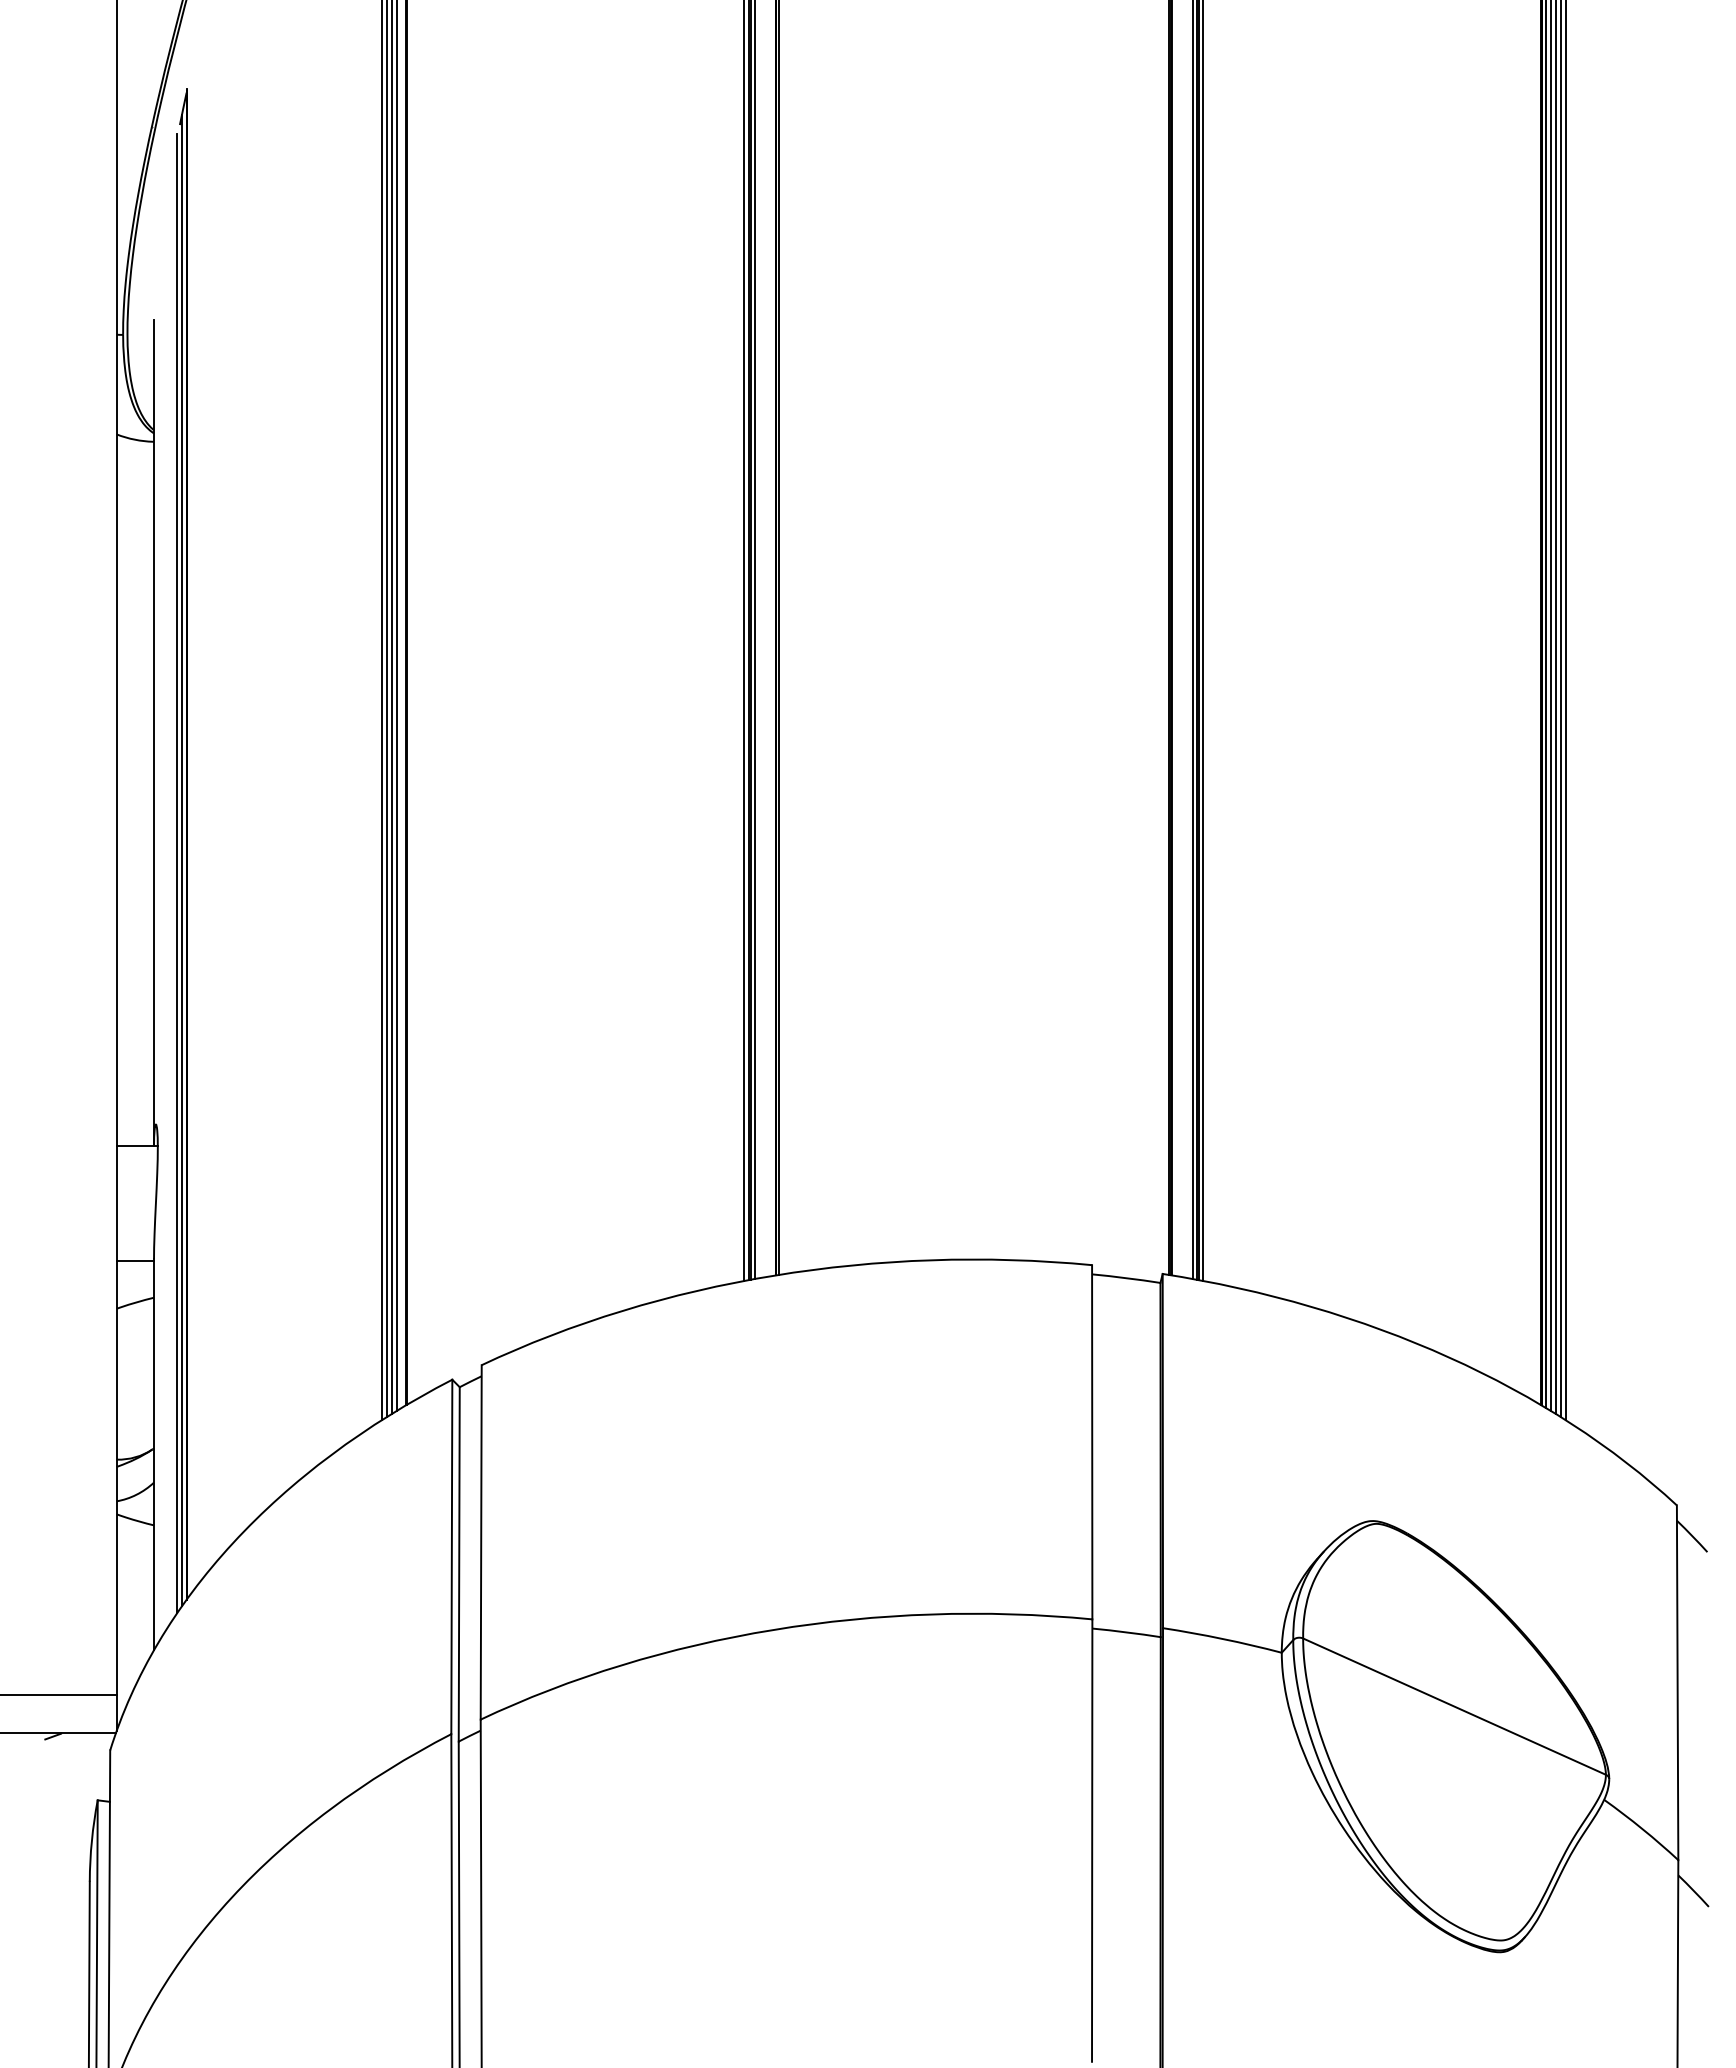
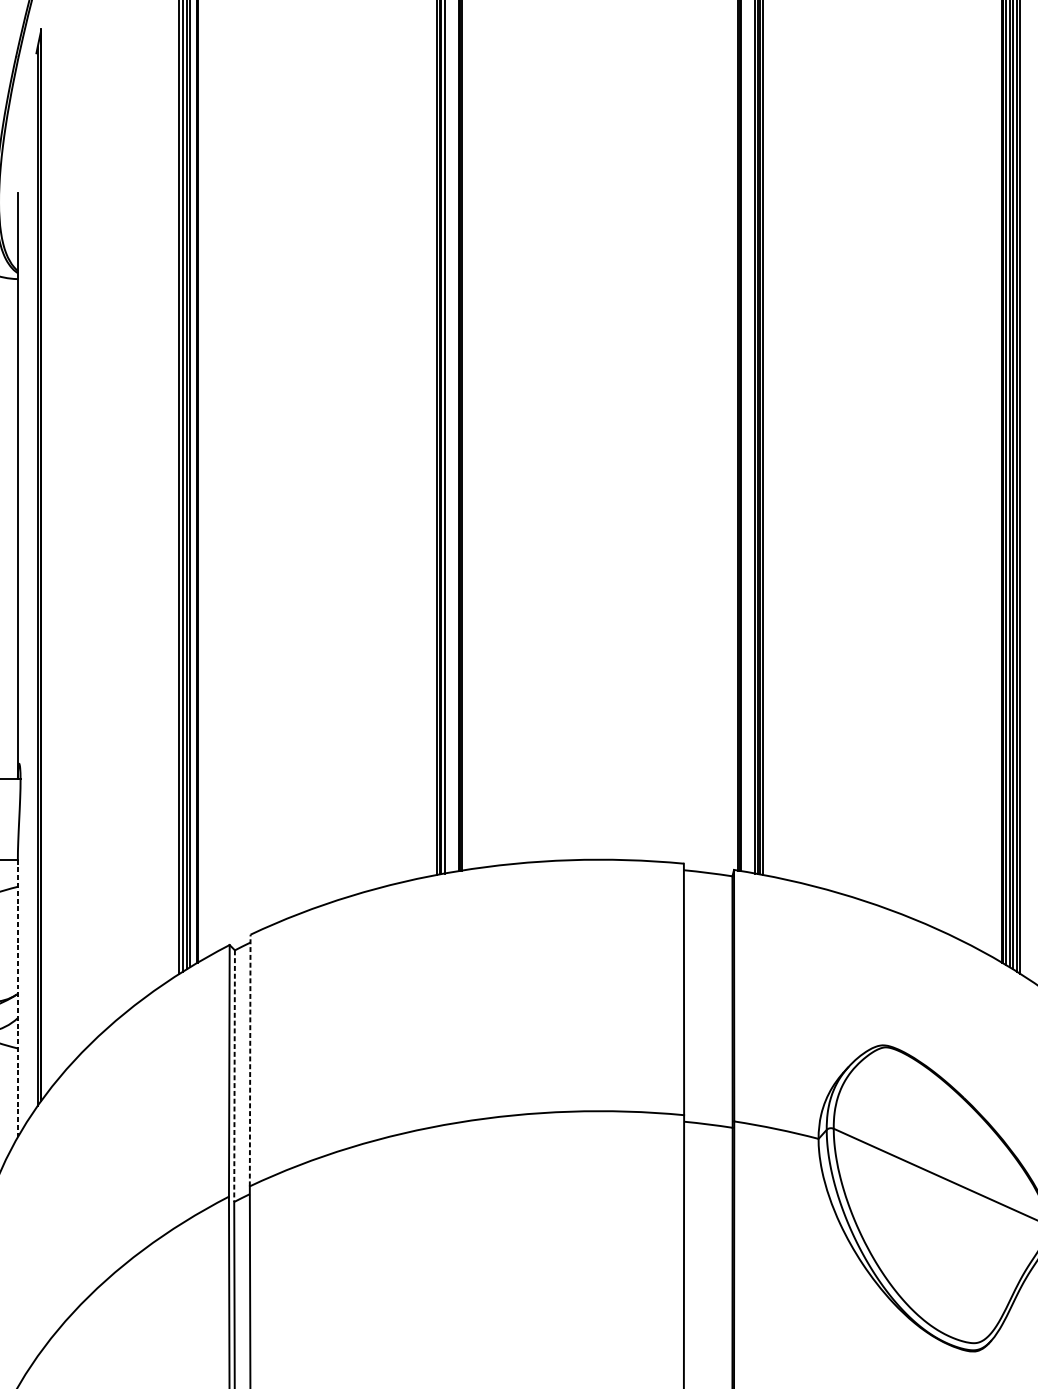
line: (177, 872) -> (34, 584), removed
line: (154, 1455) -> (18, 998), solid -> dashed
line: (481, 1541) -> (250, 1059), solid -> dashed
line: (459, 1564) -> (234, 1076), solid -> dashed

